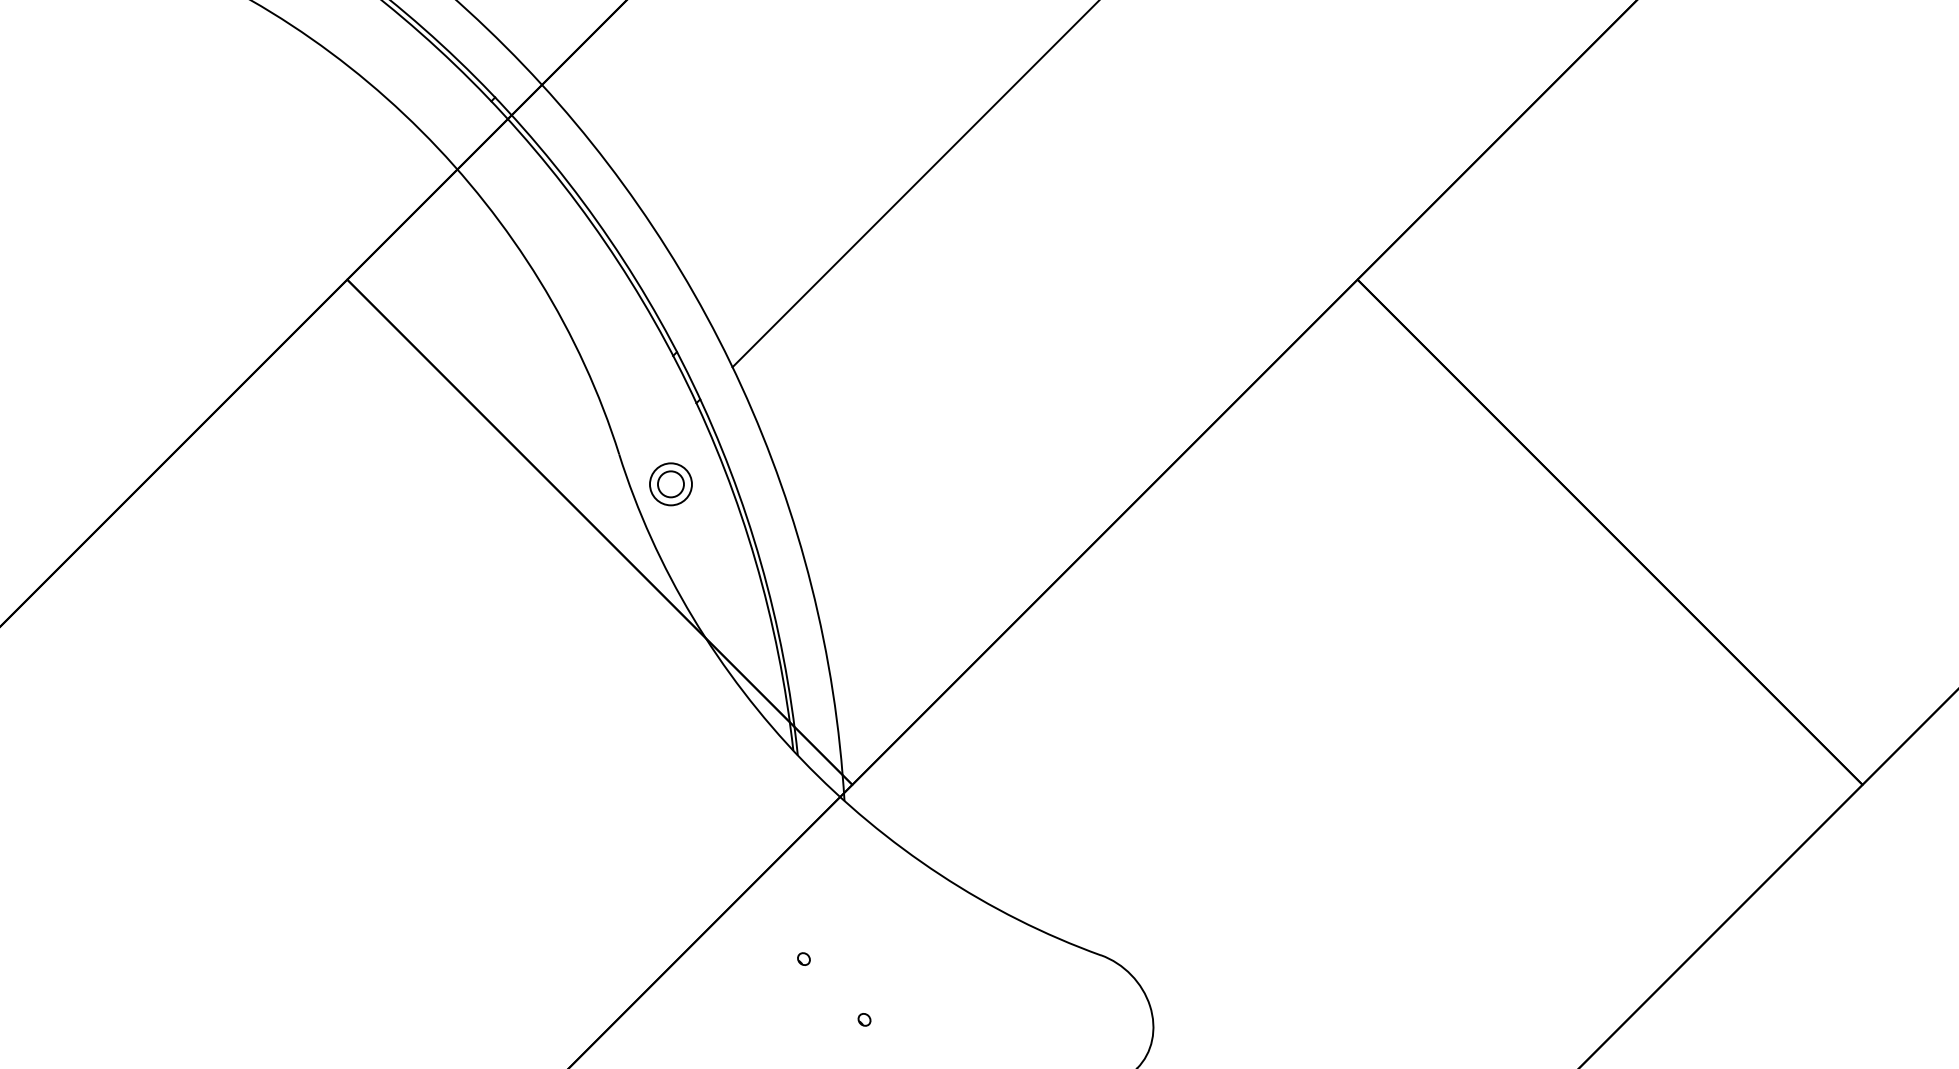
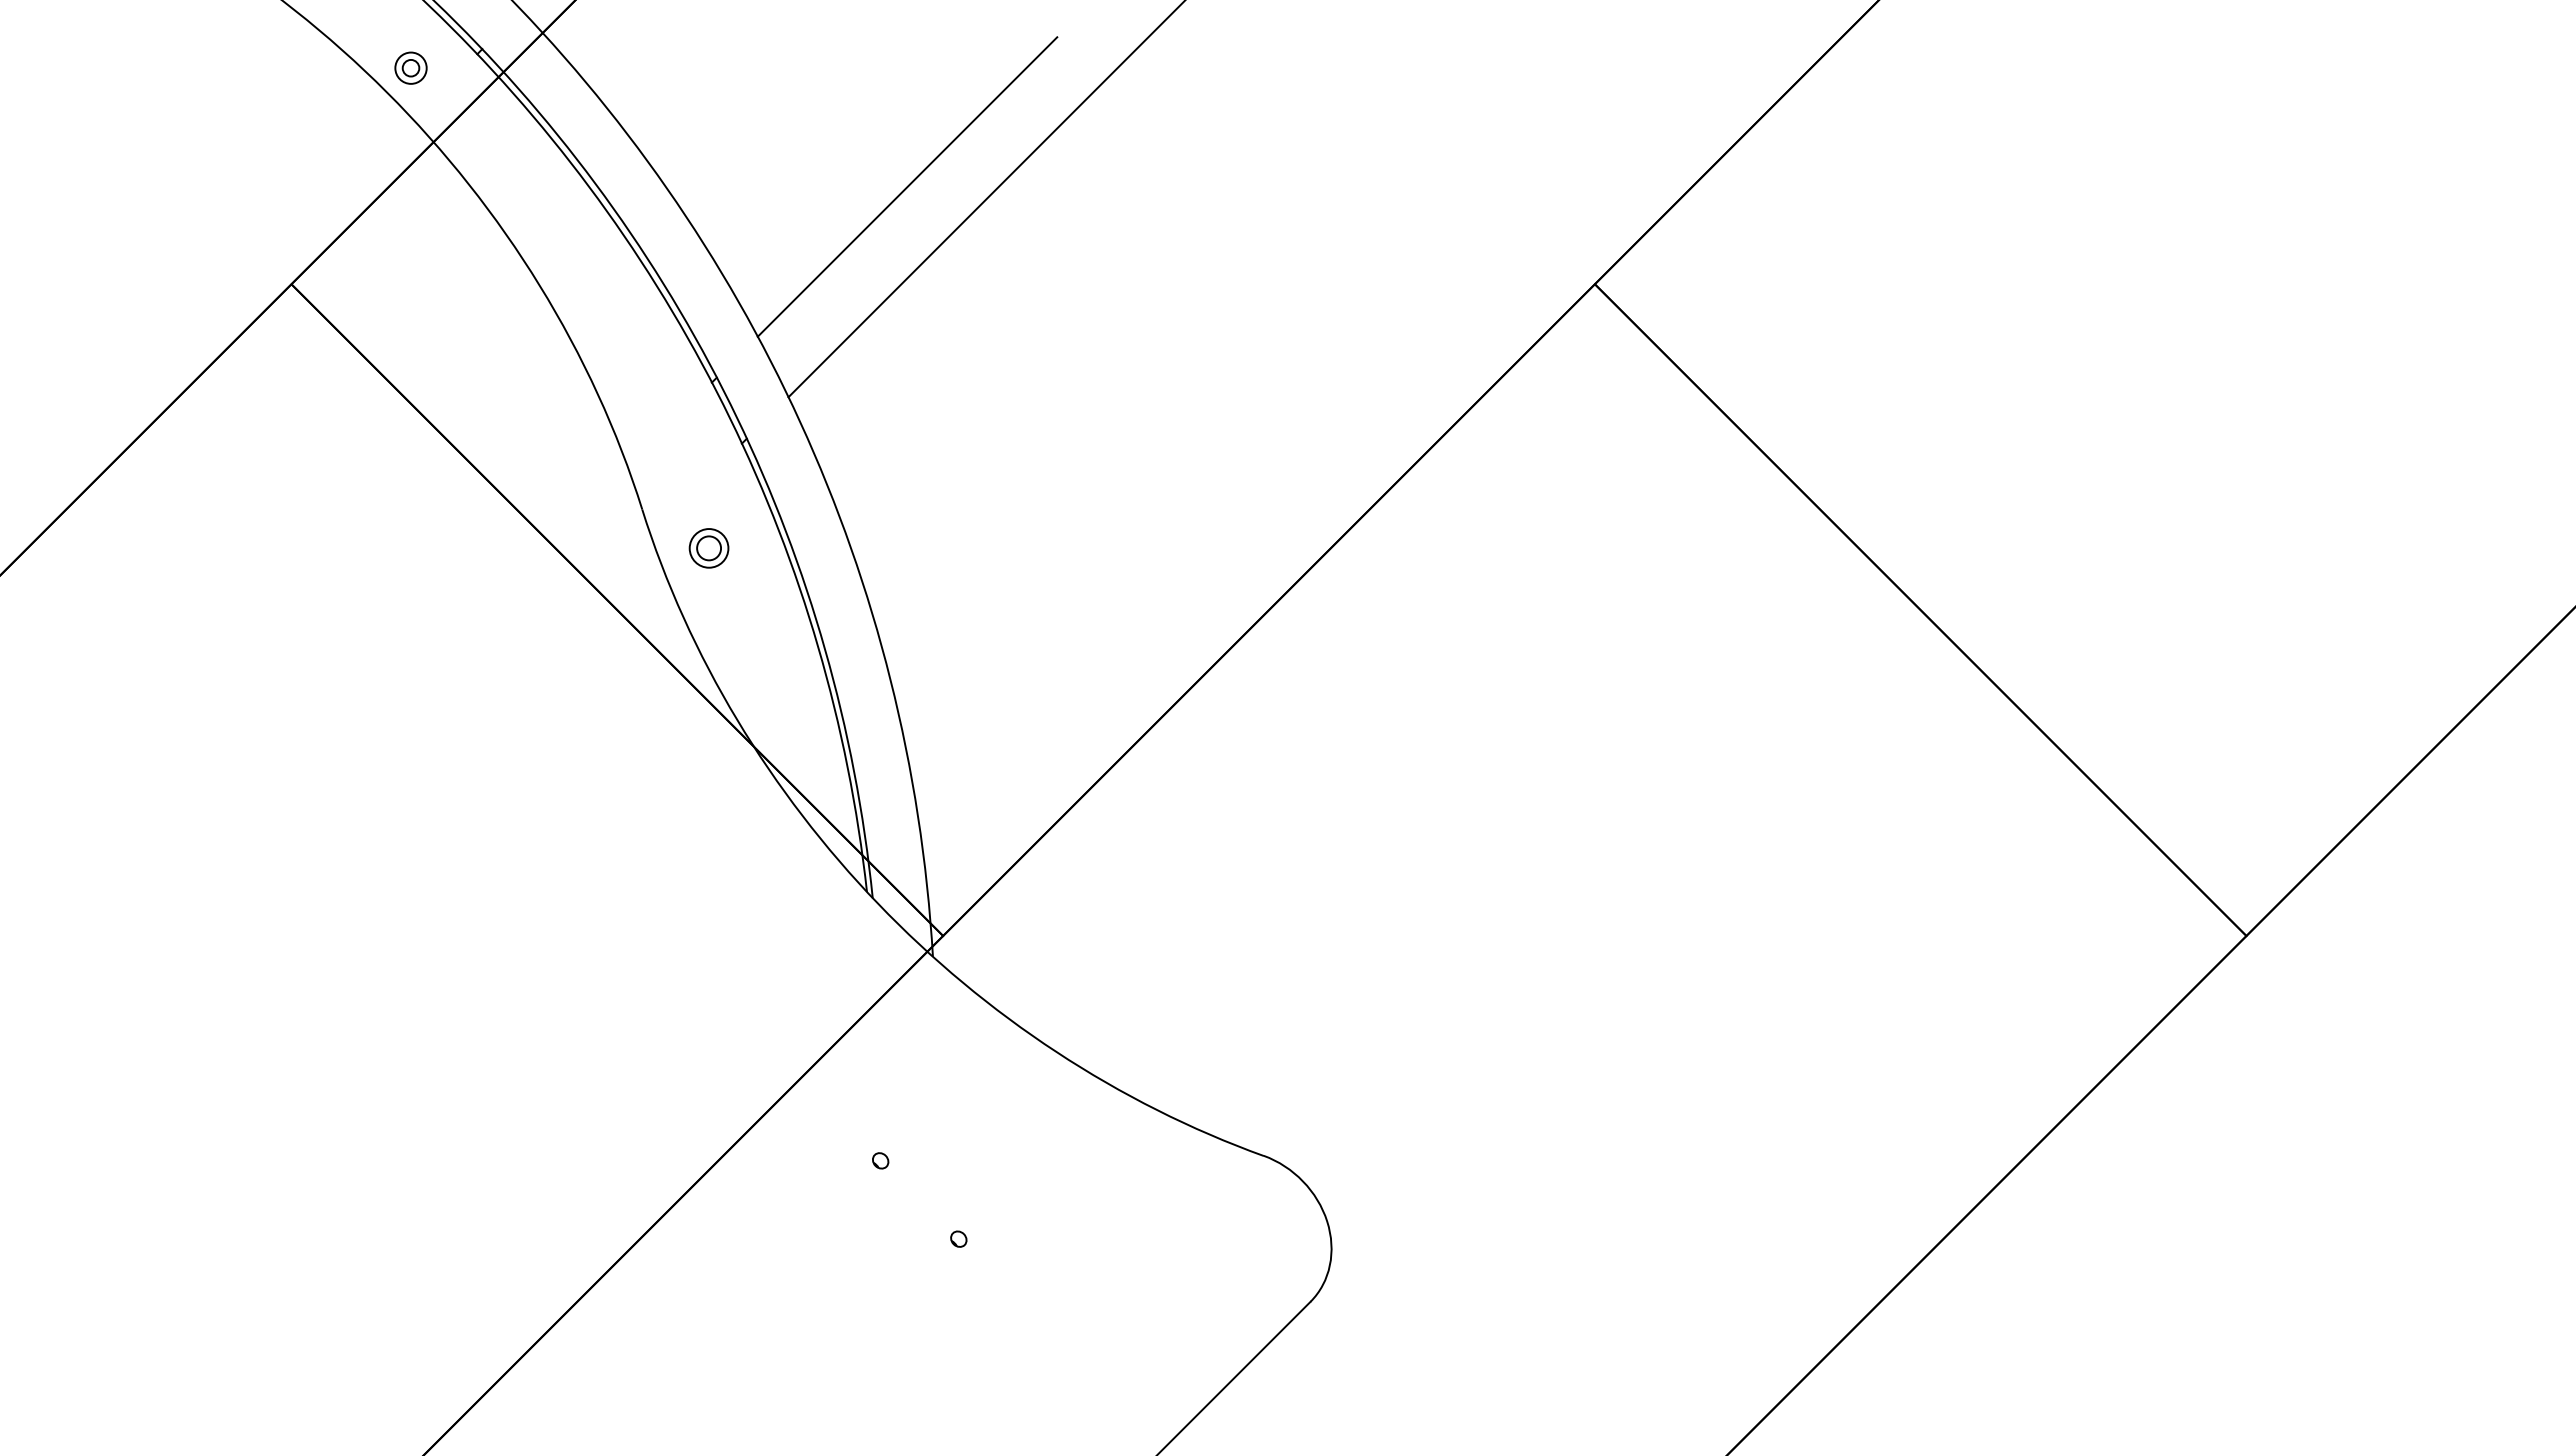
part: (439, 111) -> (410, 67), added
line: (824, 203) -> (907, 186), added
part: (670, 484) -> (708, 548), size x0.71

